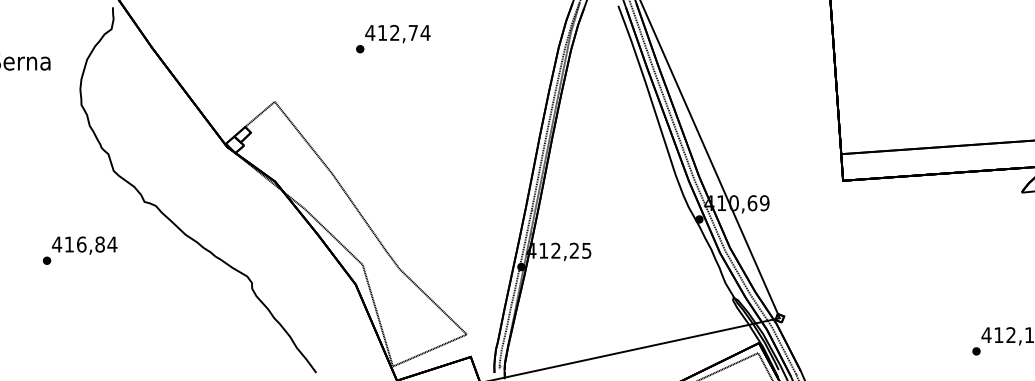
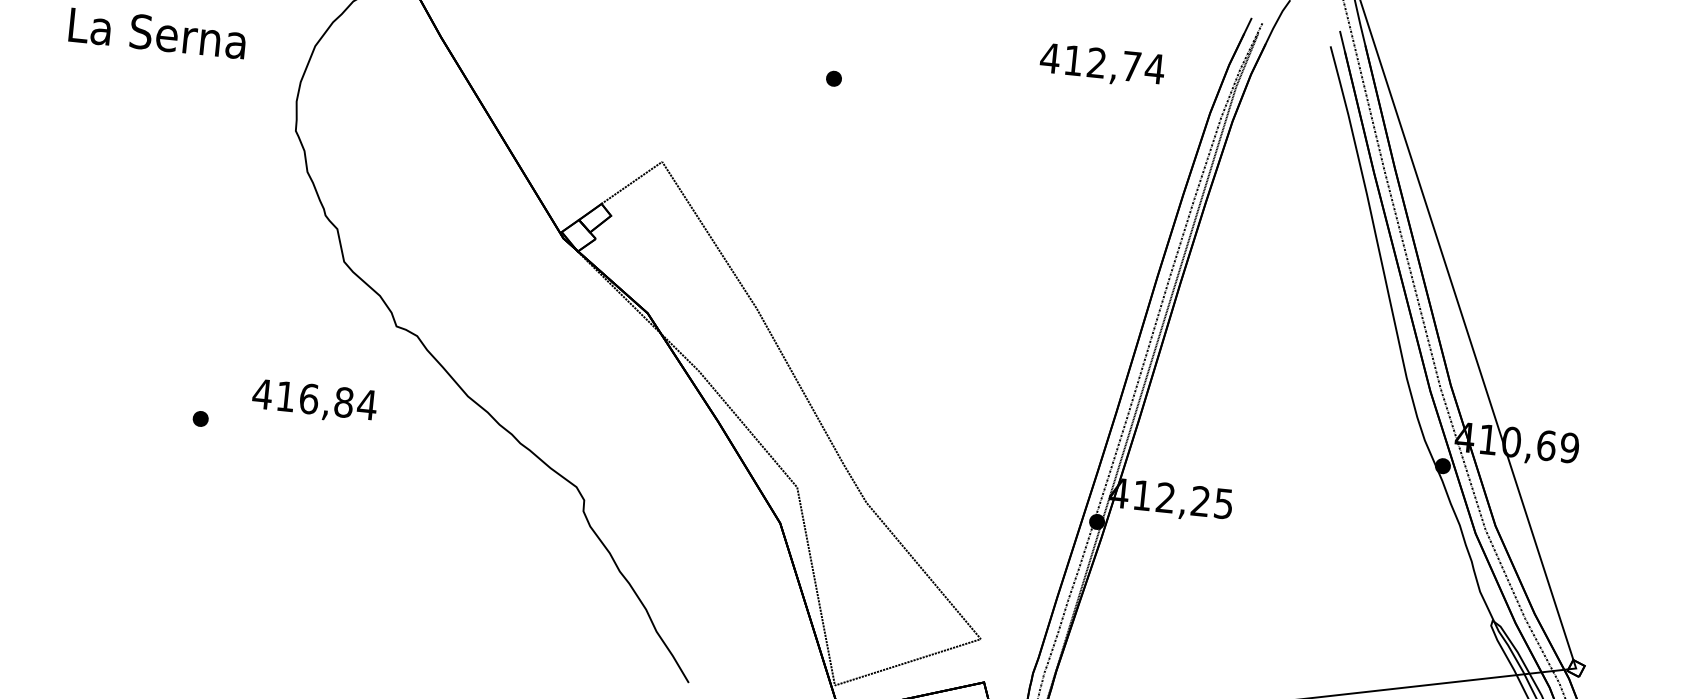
text: (397, 33) -> (1101, 64), moved
text: (84, 245) -> (314, 401), moved

